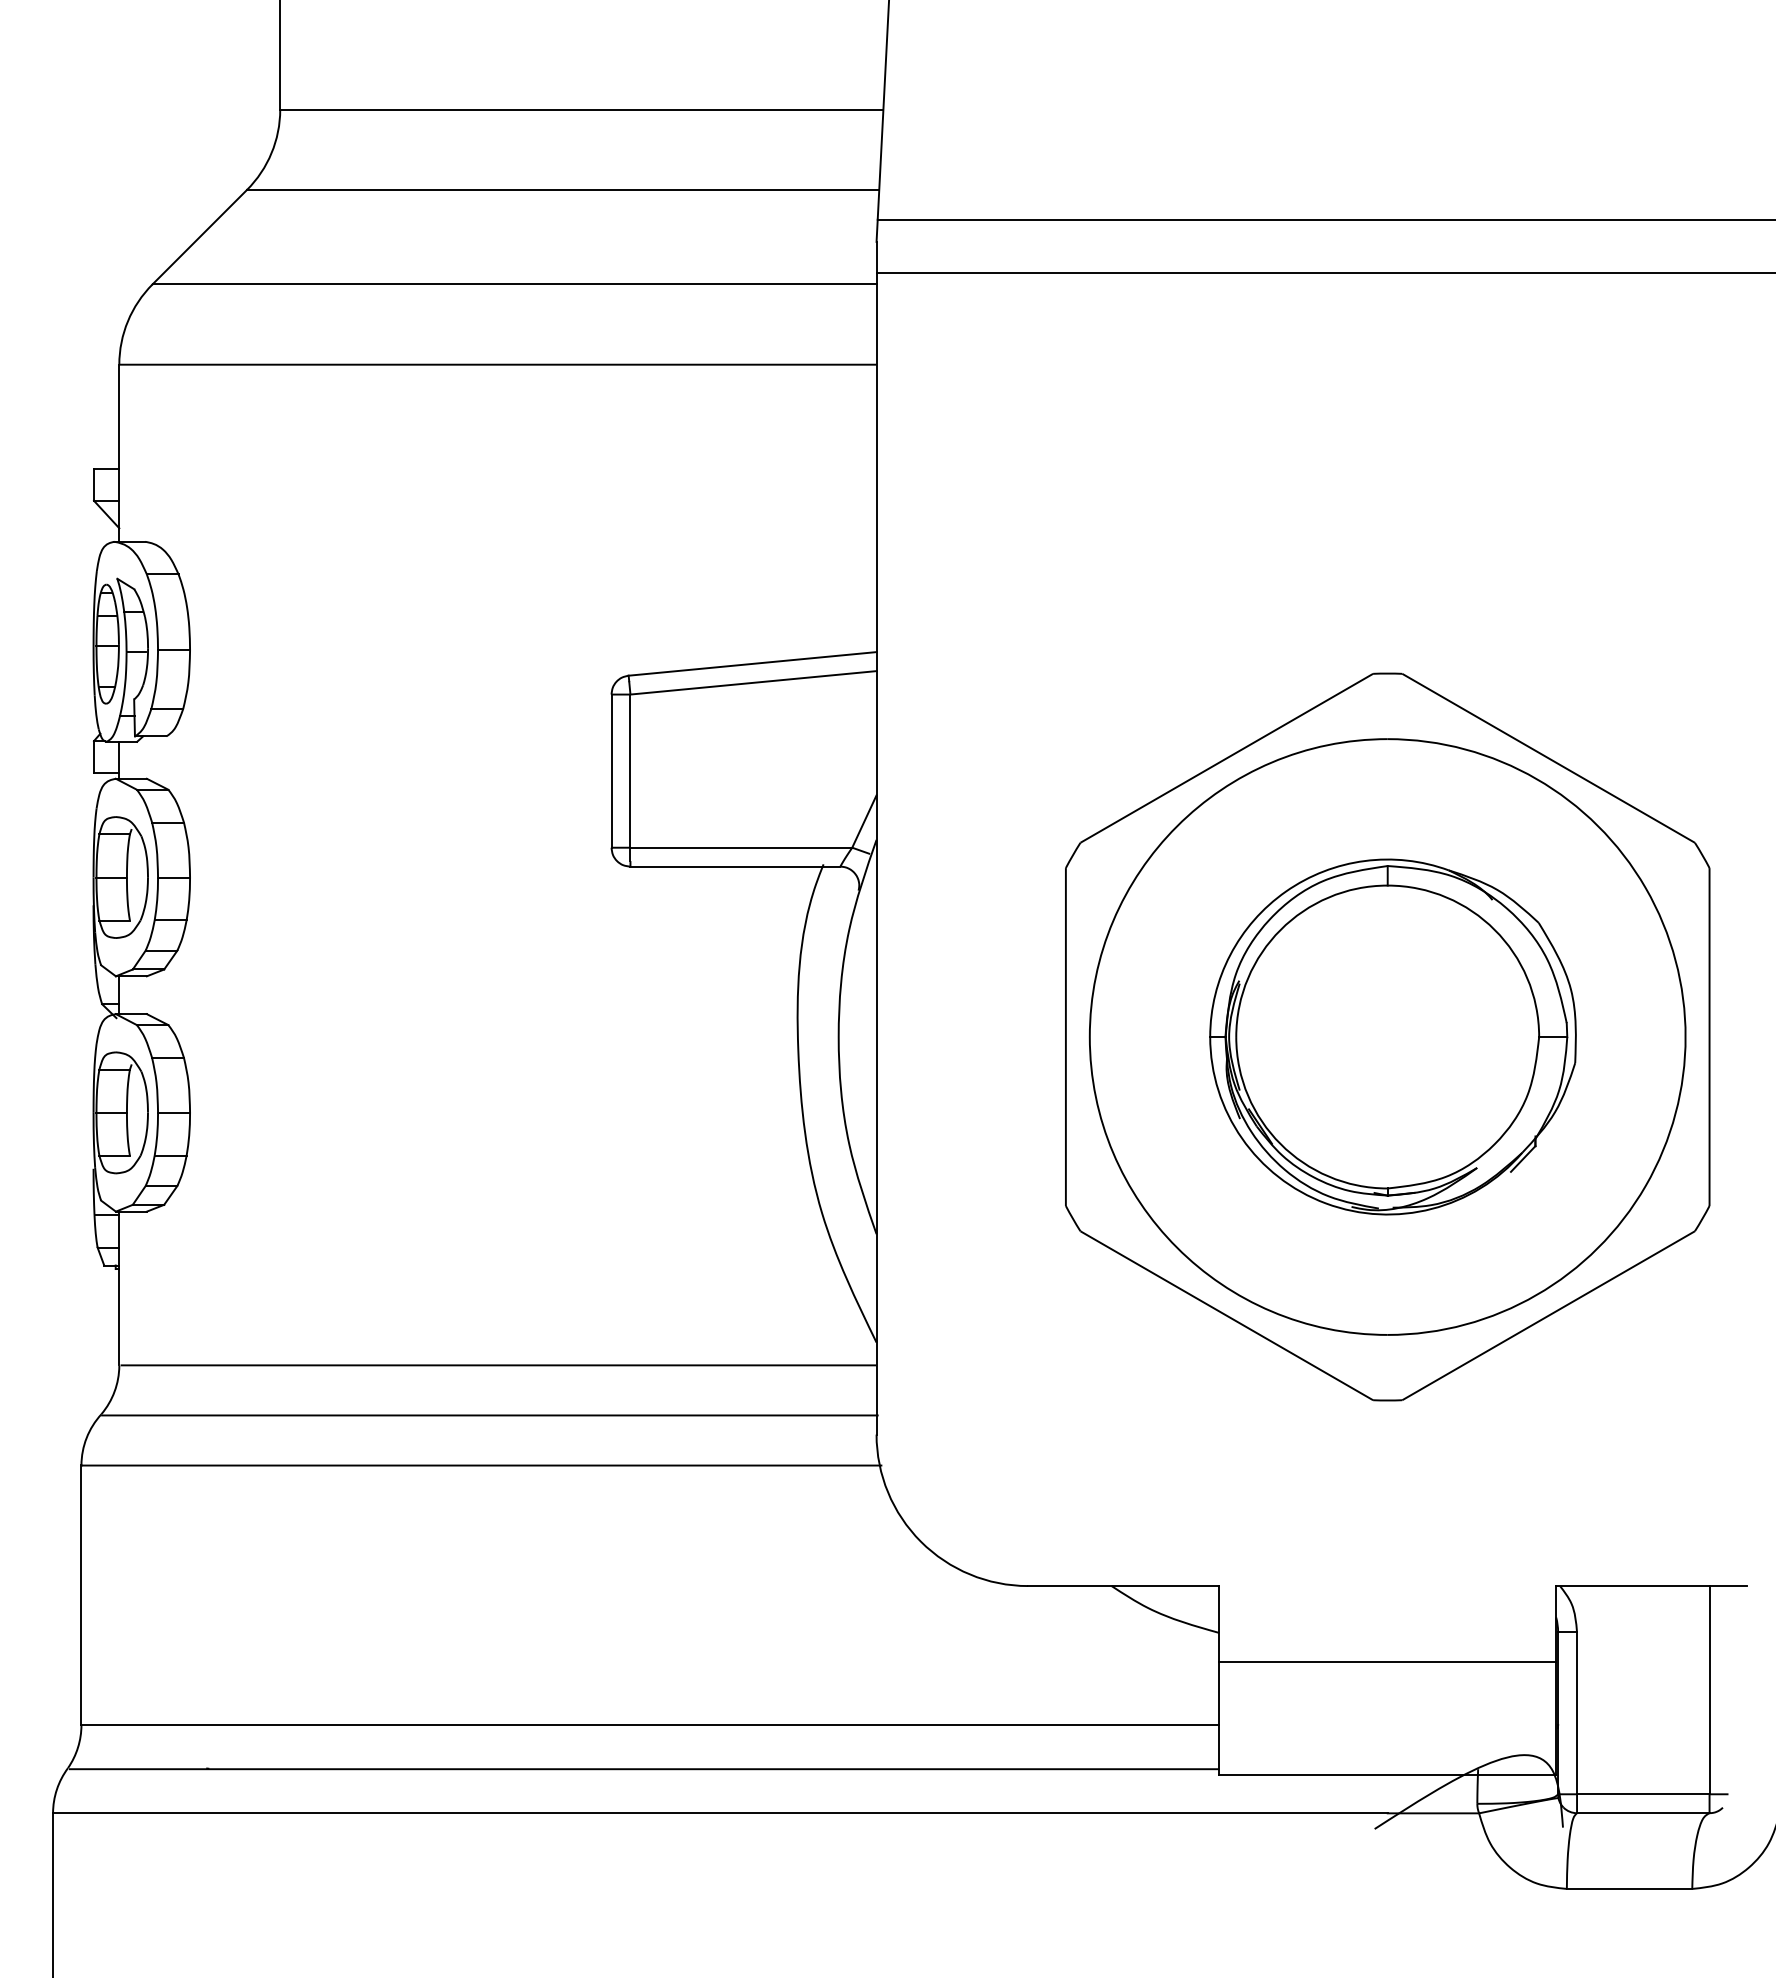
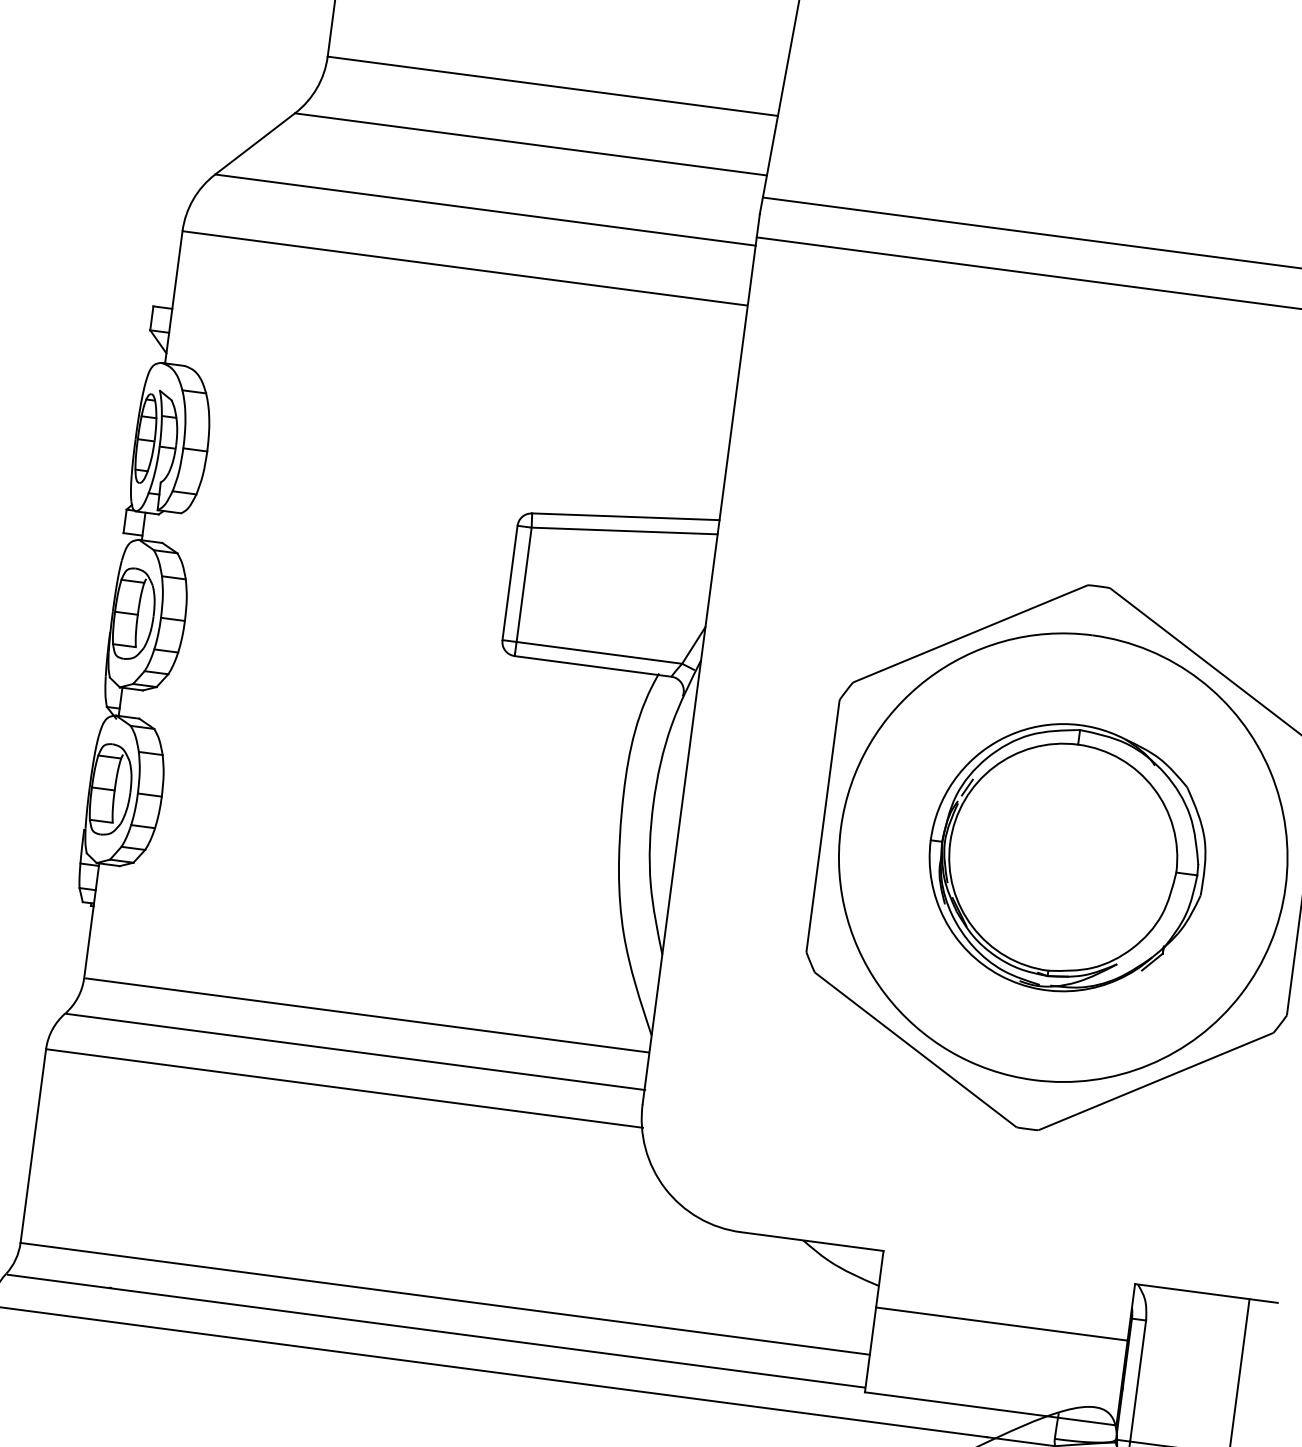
line: (1249, 961) -> (967, 787), added

